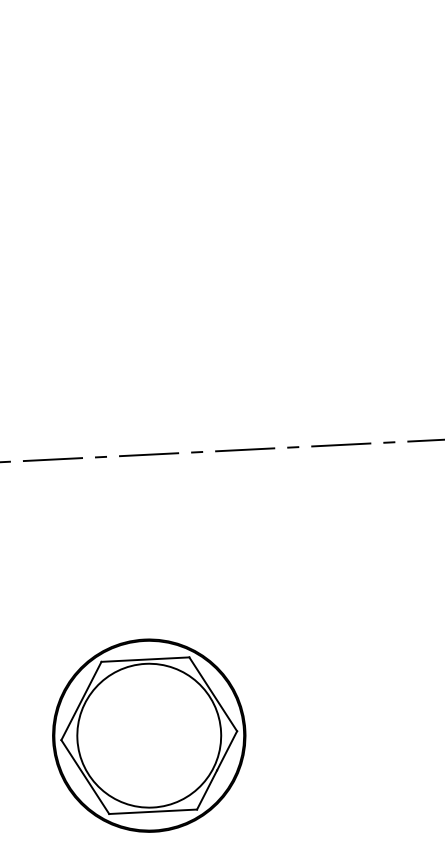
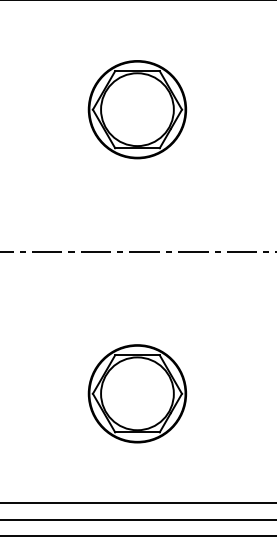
part: (120, 174) -> (137, 109), added

